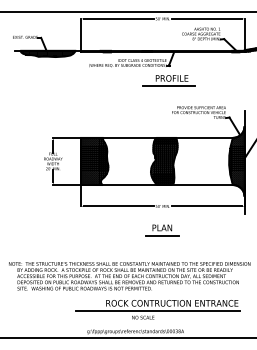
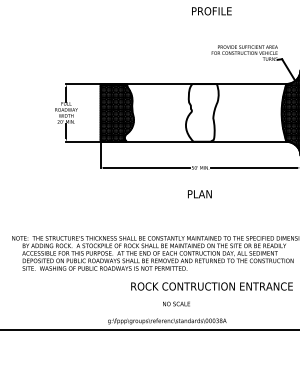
line: (168, 86) -> (207, 21), removed
hatch: (163, 161) -> (201, 112), removed
line: (162, 235) -> (200, 203), removed
line: (157, 310) -> (193, 295), removed

